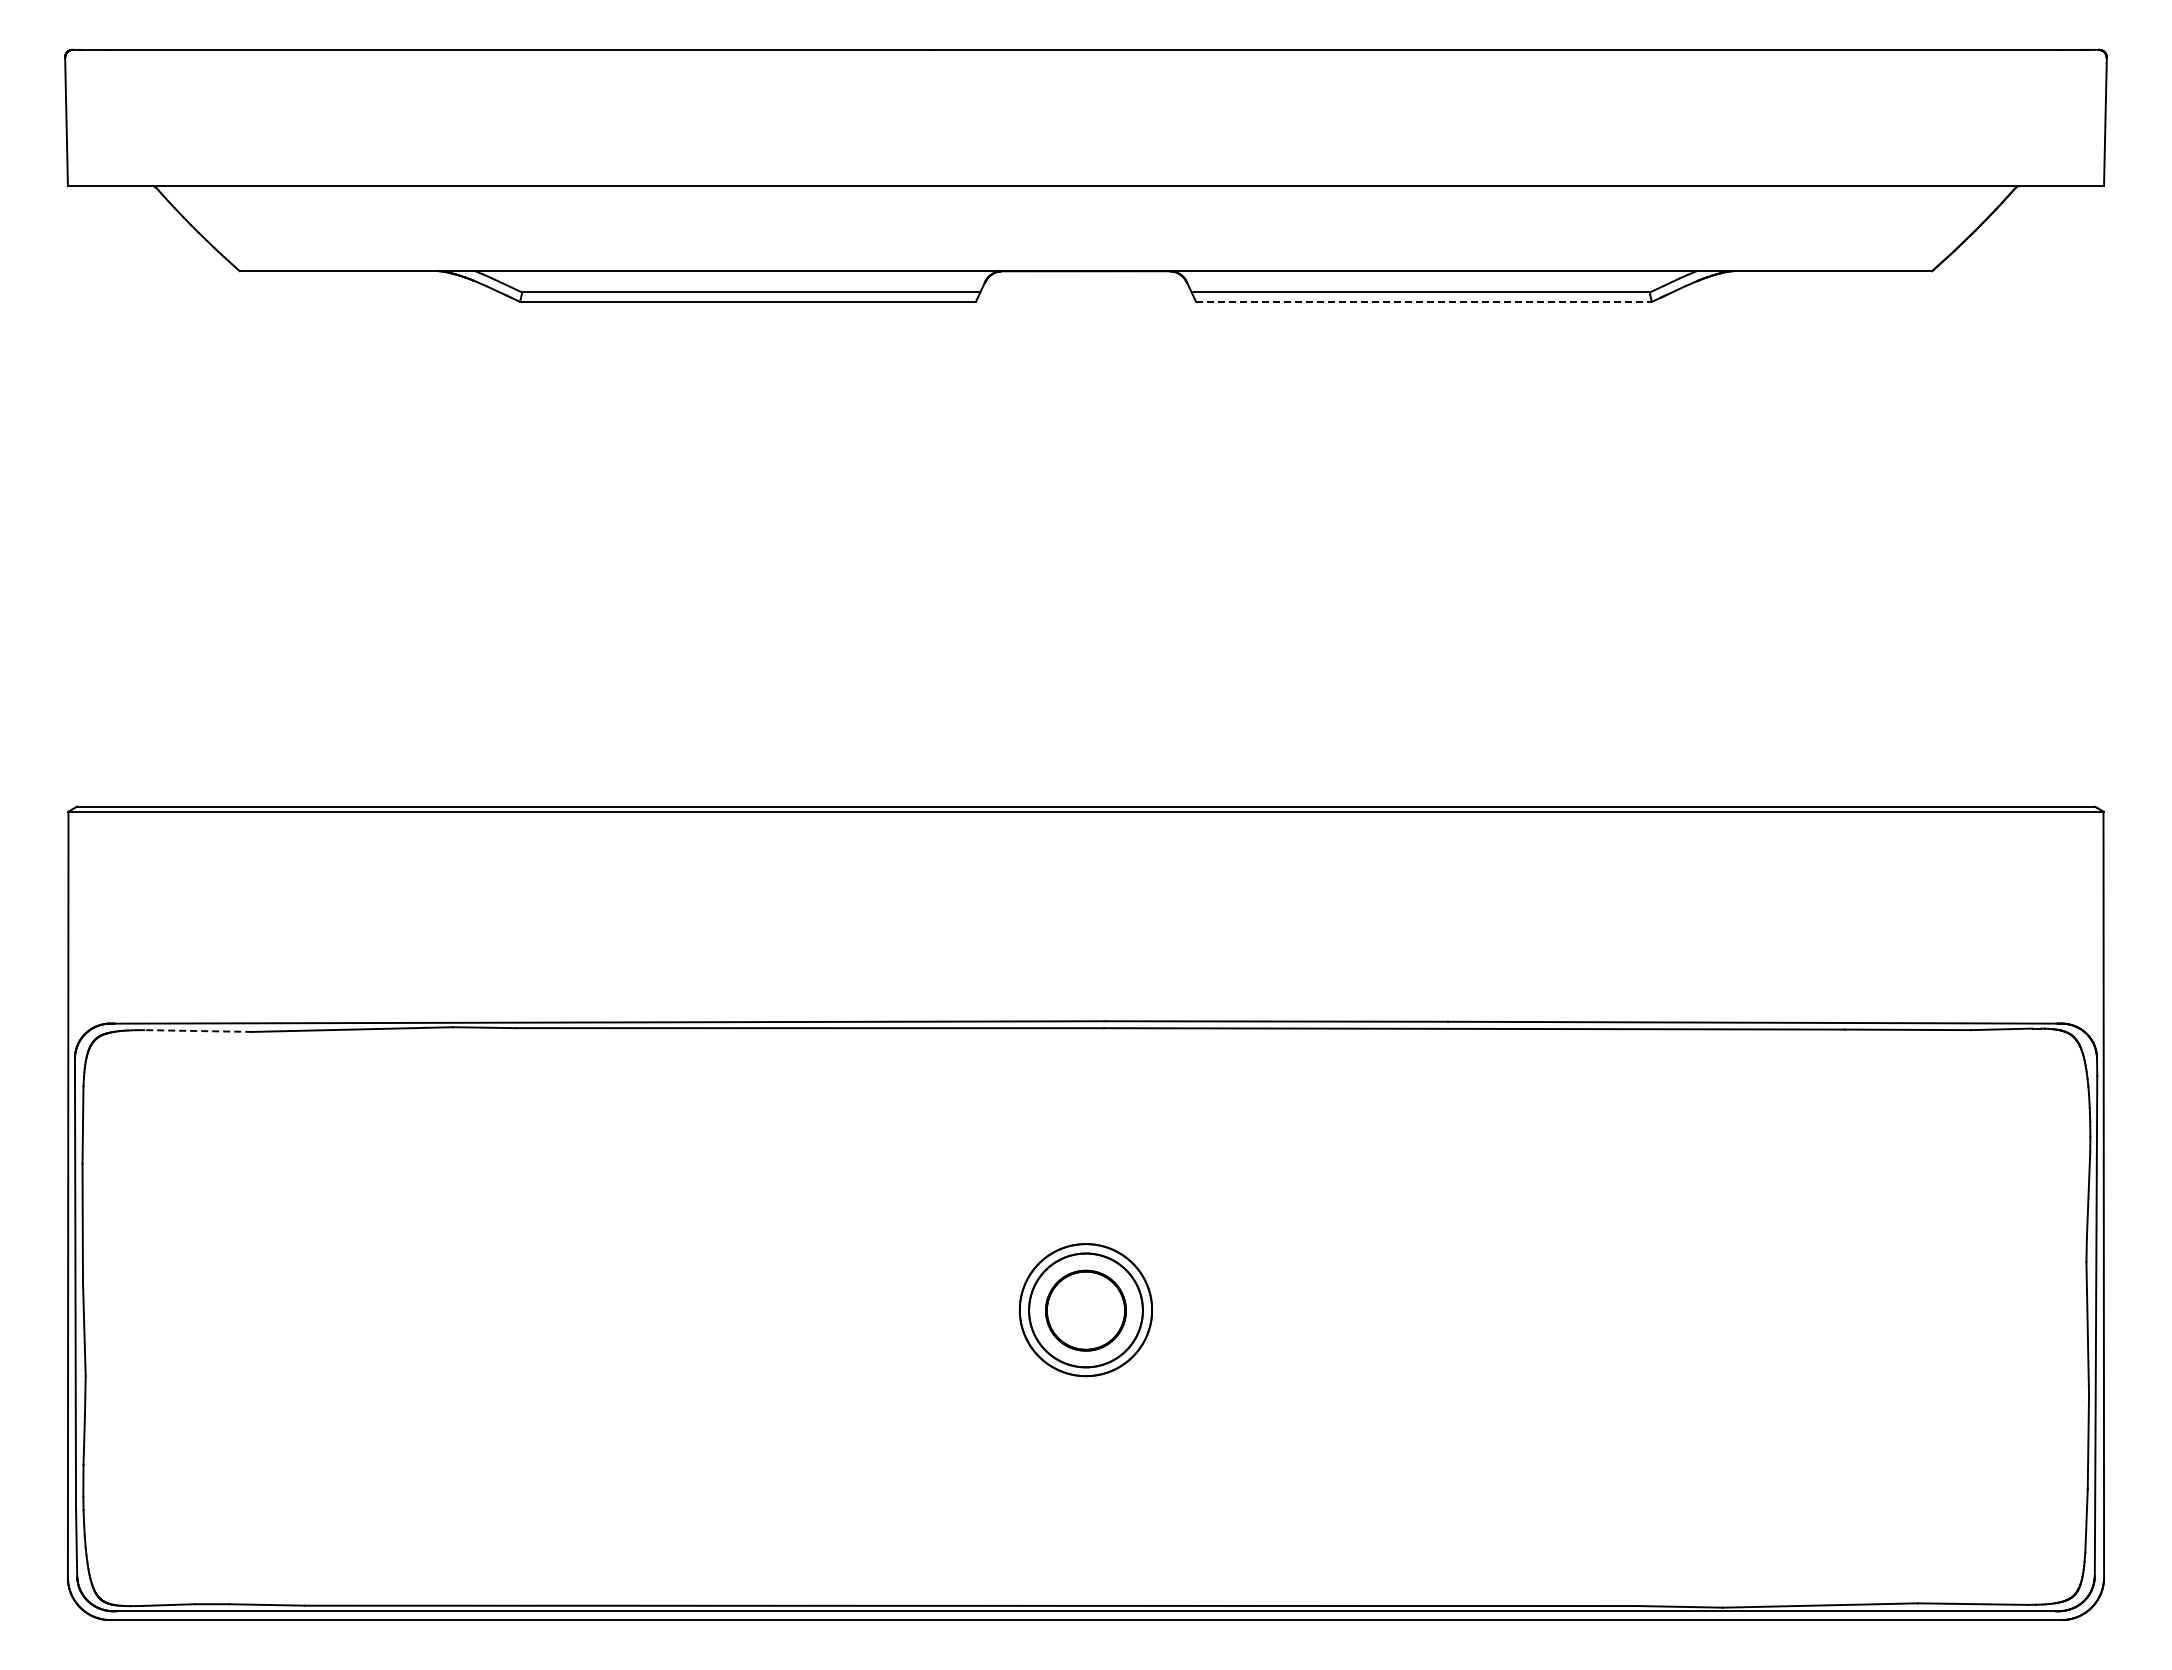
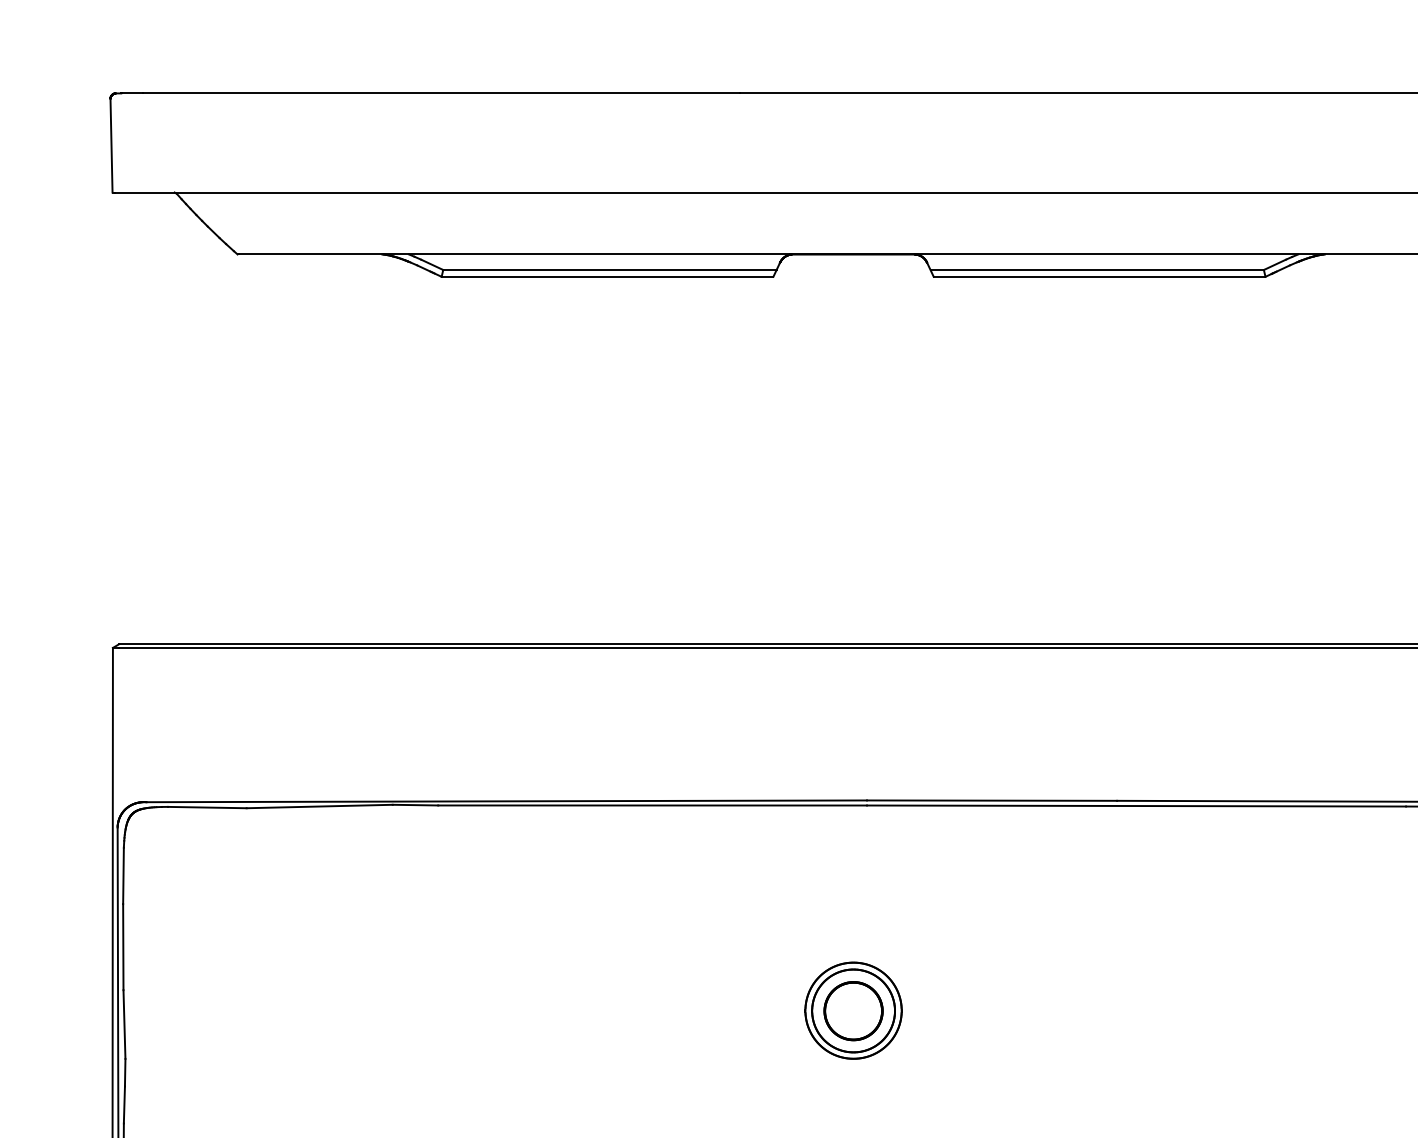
line: (1423, 301) -> (1099, 276), dashed -> solid
line: (197, 1031) -> (206, 807), dashed -> solid

